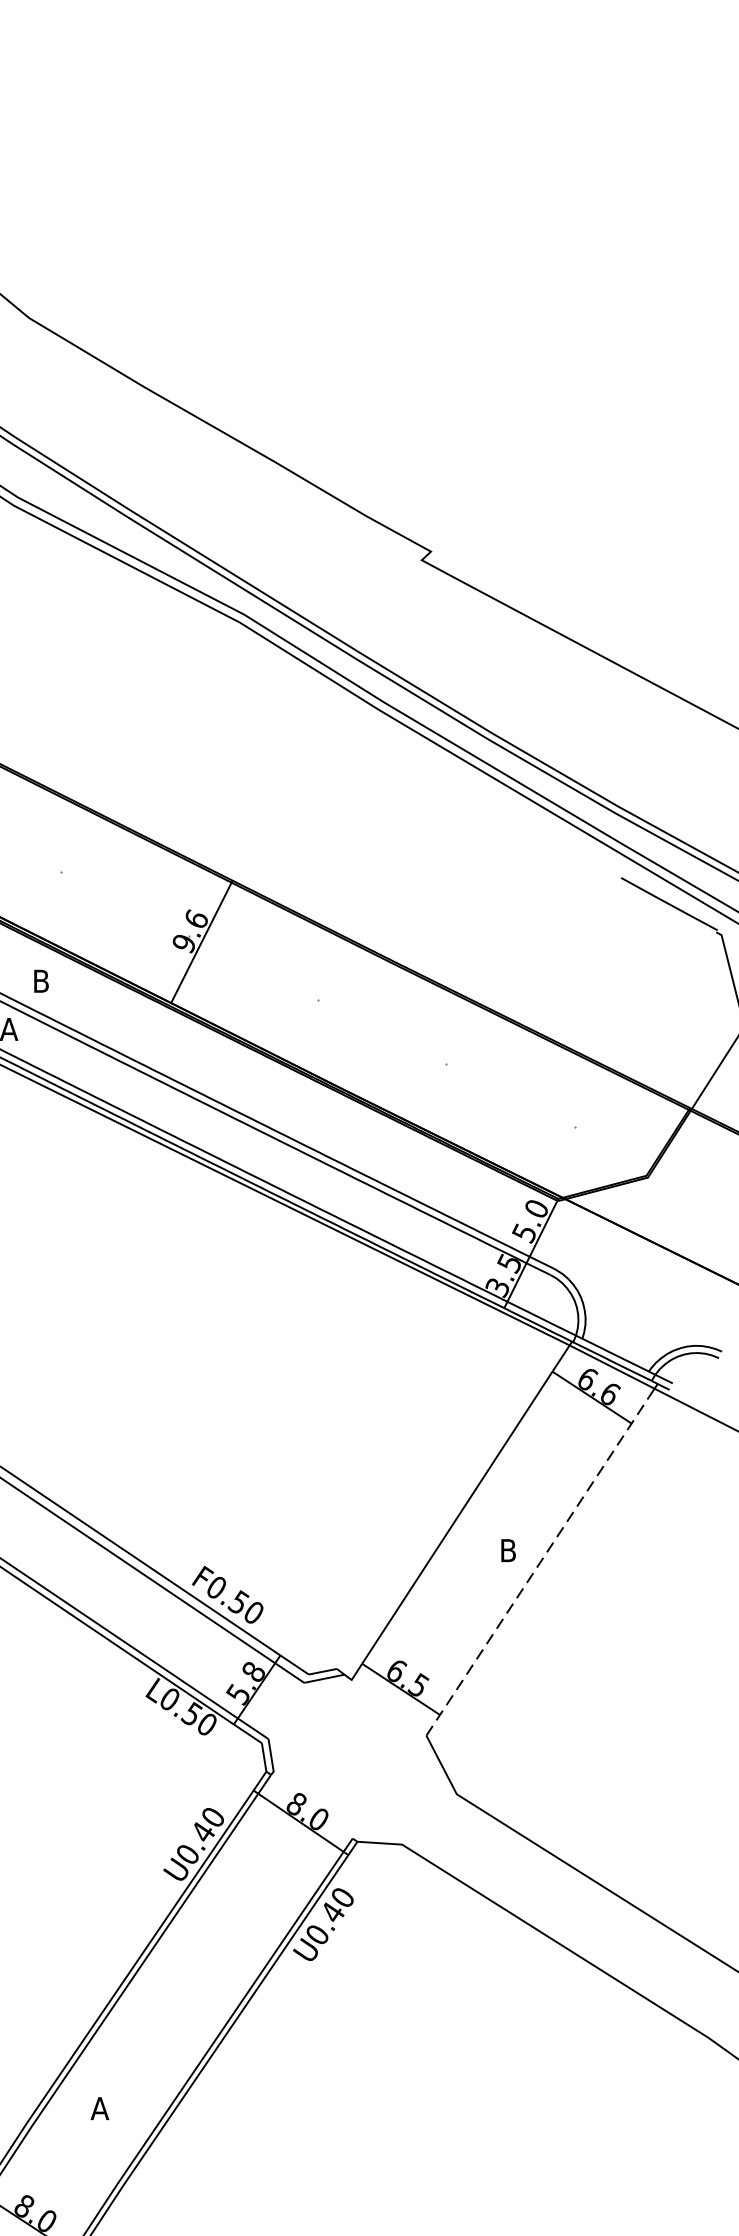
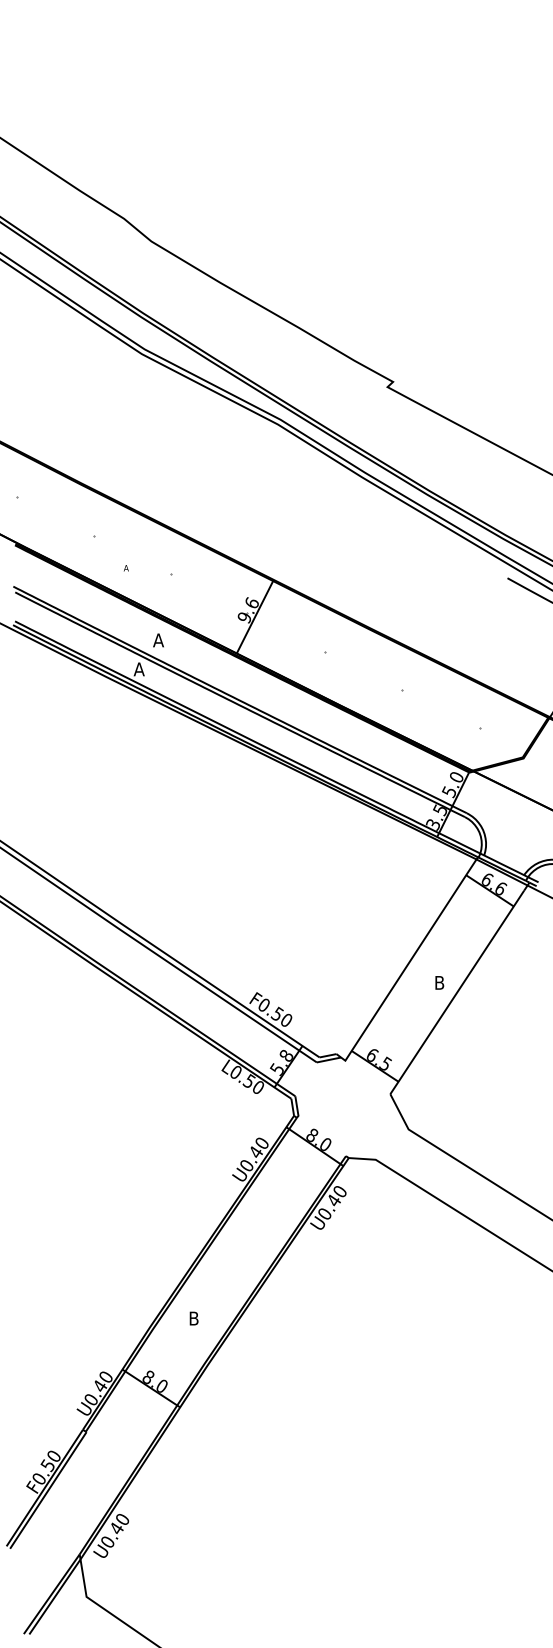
text: (41, 981) -> (158, 640), B -> A
line: (538, 1566) -> (457, 992), dashed -> solid
text: (99, 2108) -> (193, 1318), A -> B

